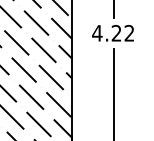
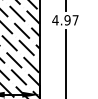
text: (122, 33) -> (71, 20), 4.22 -> 4.97

